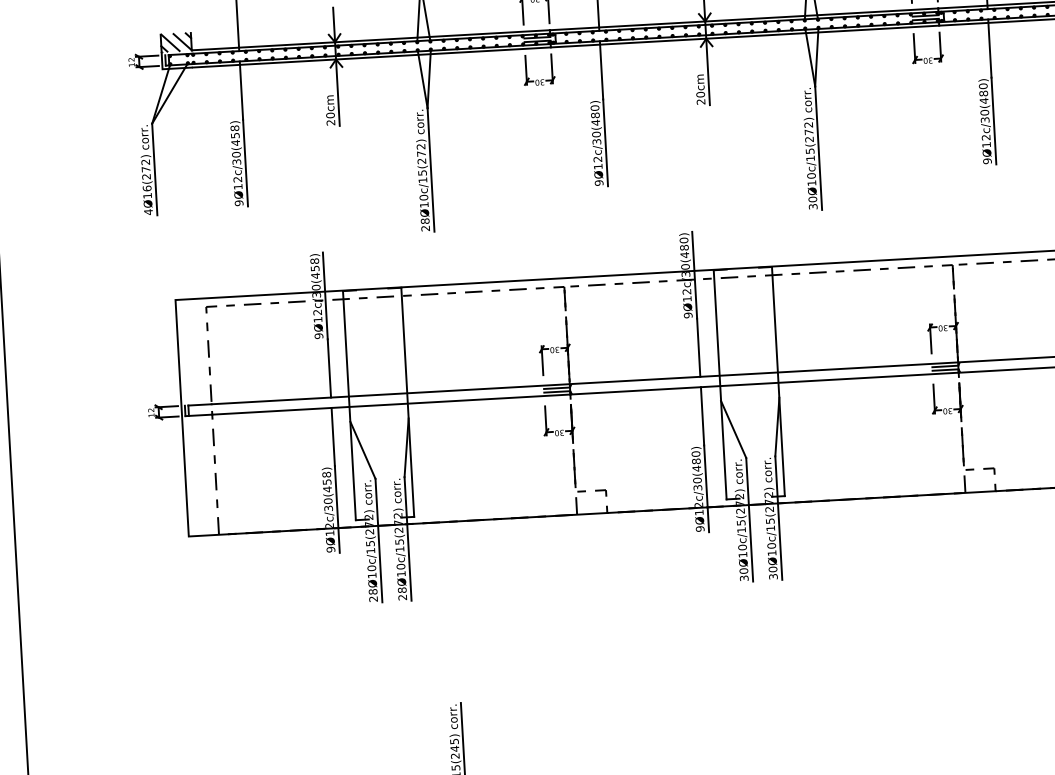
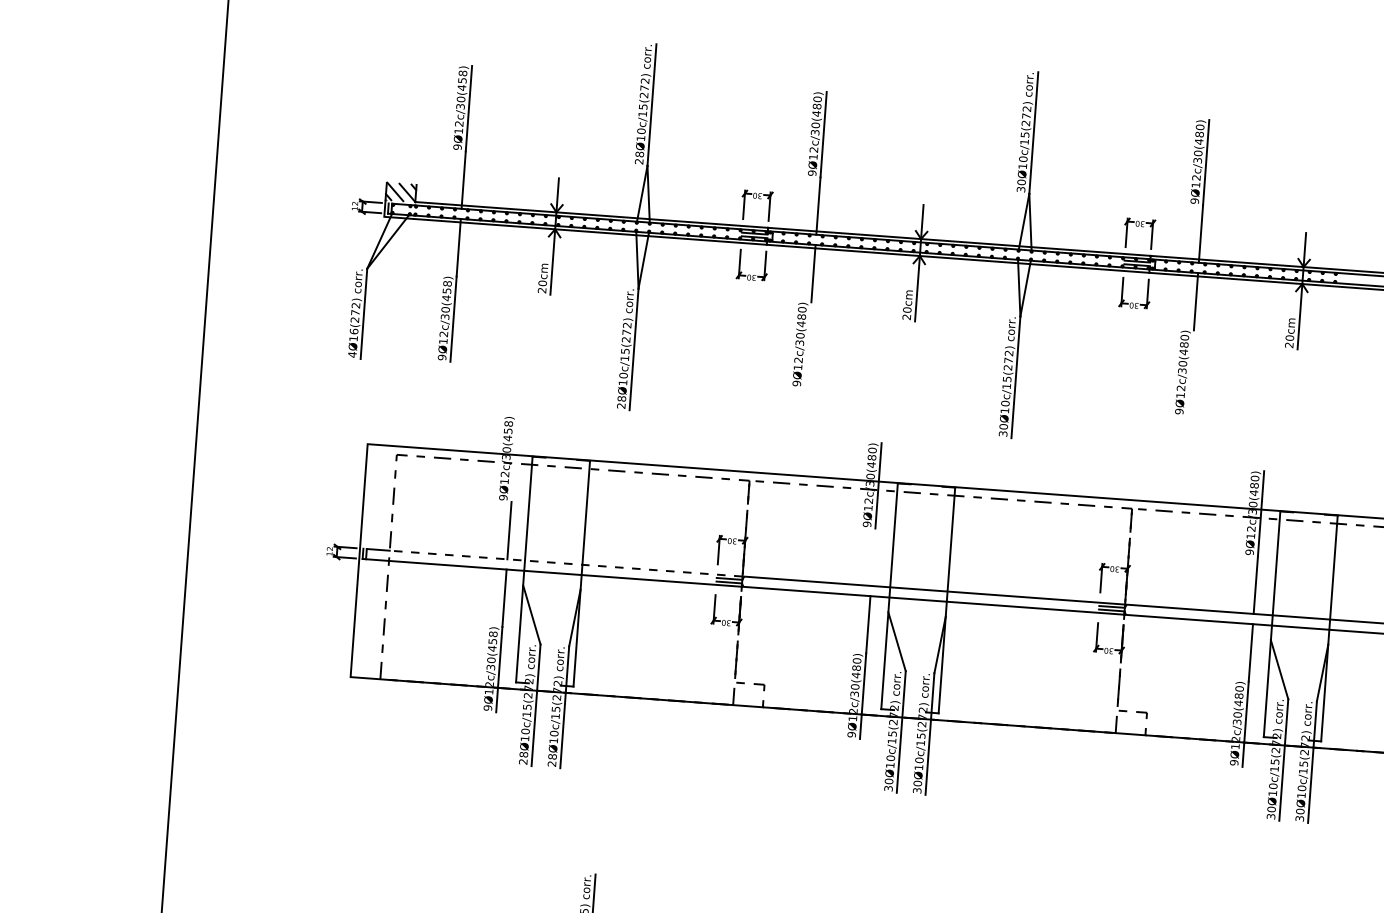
line: (993, 120) -> (1190, 372), removed
line: (605, 142) -> (808, 344), removed
line: (325, 295) -> (514, 458), removed
line: (698, 346) -> (873, 556), removed
line: (391, 394) -> (566, 563), solid -> dashed

